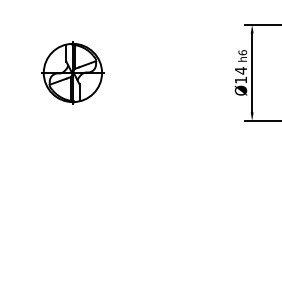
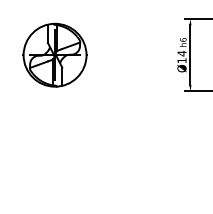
part: (72, 72) -> (54, 54), size x1.43

